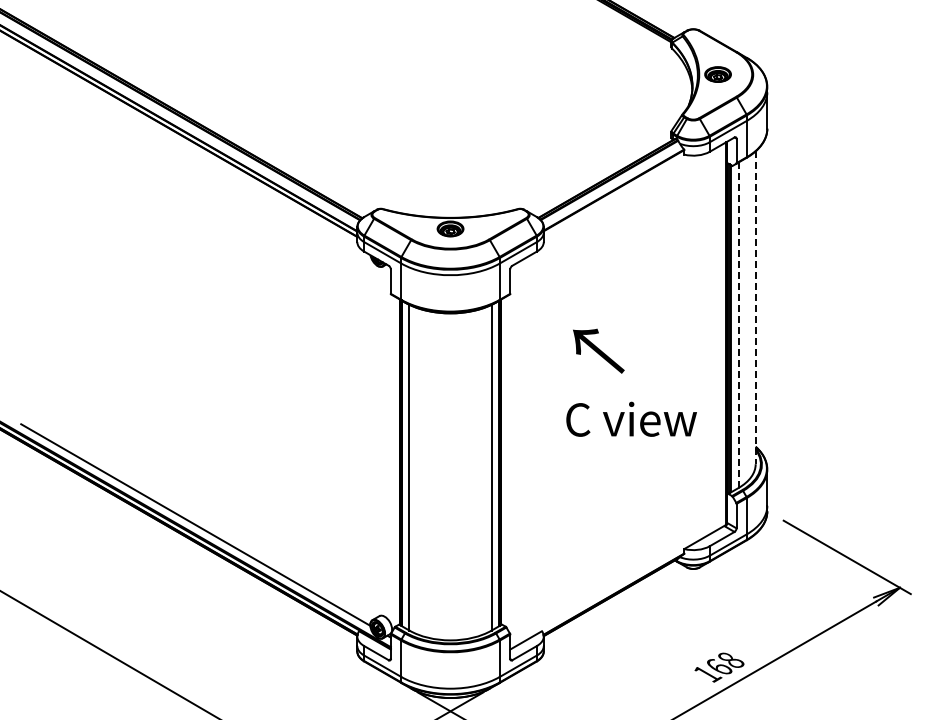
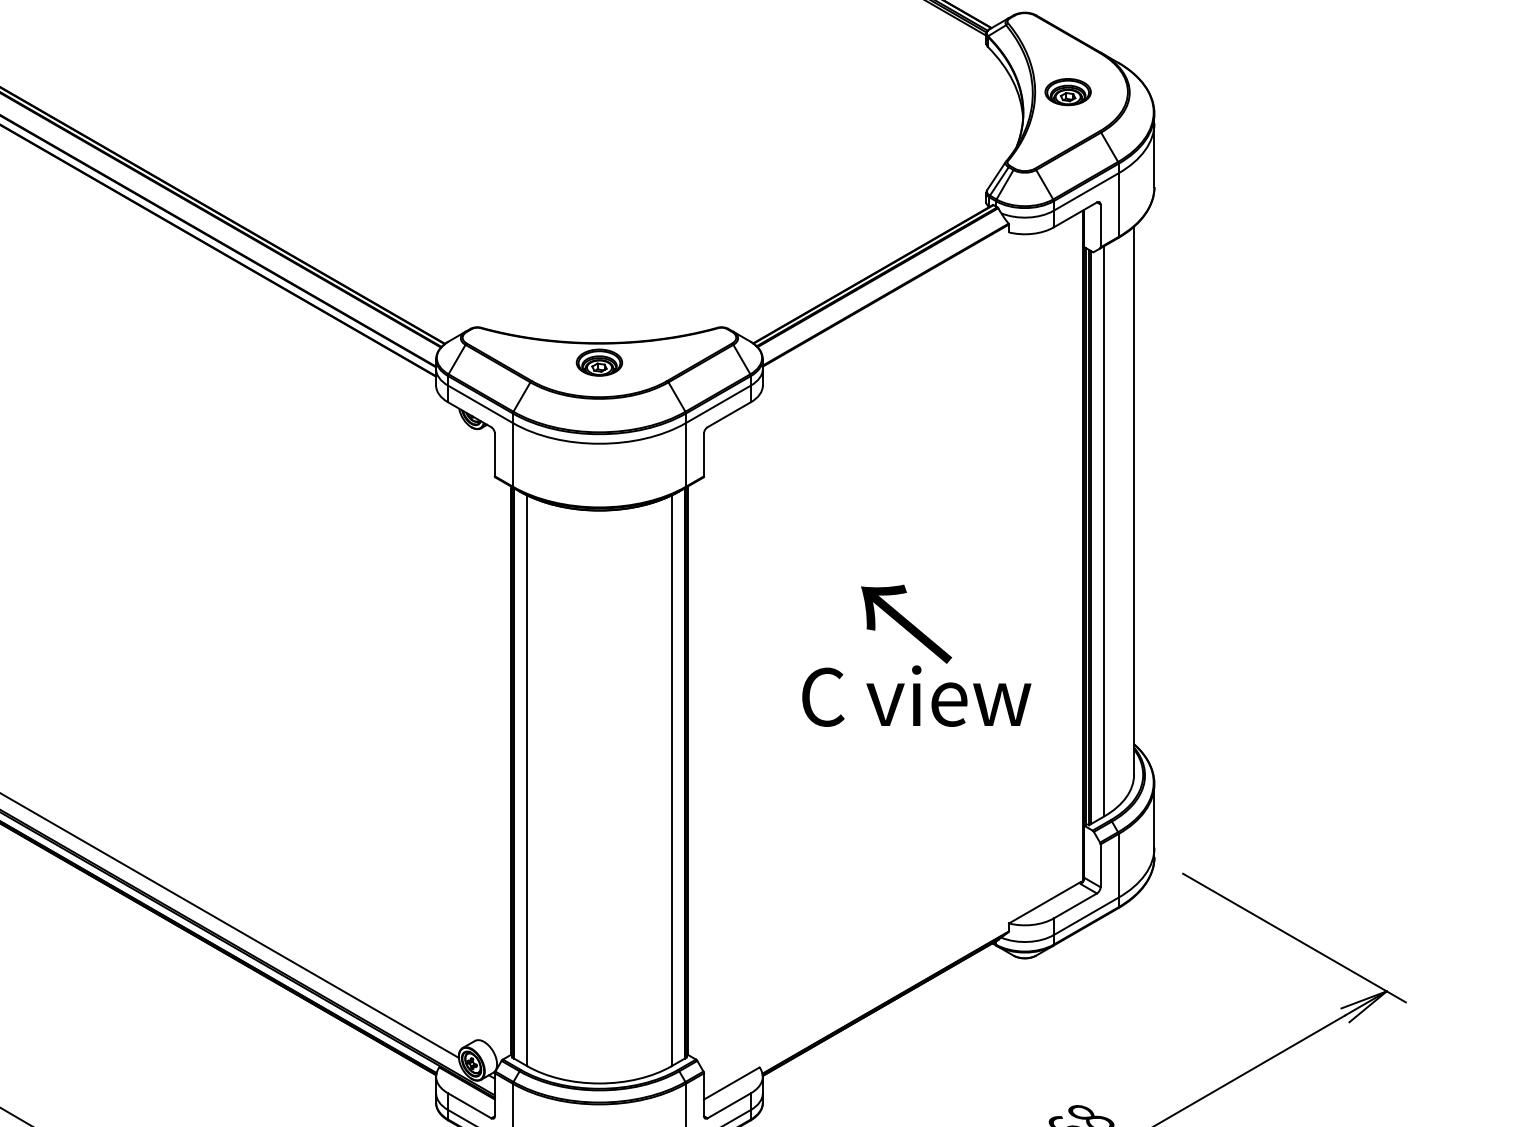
line: (755, 308) -> (1133, 502), dashed -> solid
line: (738, 325) -> (1103, 531), dashed -> solid
text: (598, 350) -> (905, 622), moved

